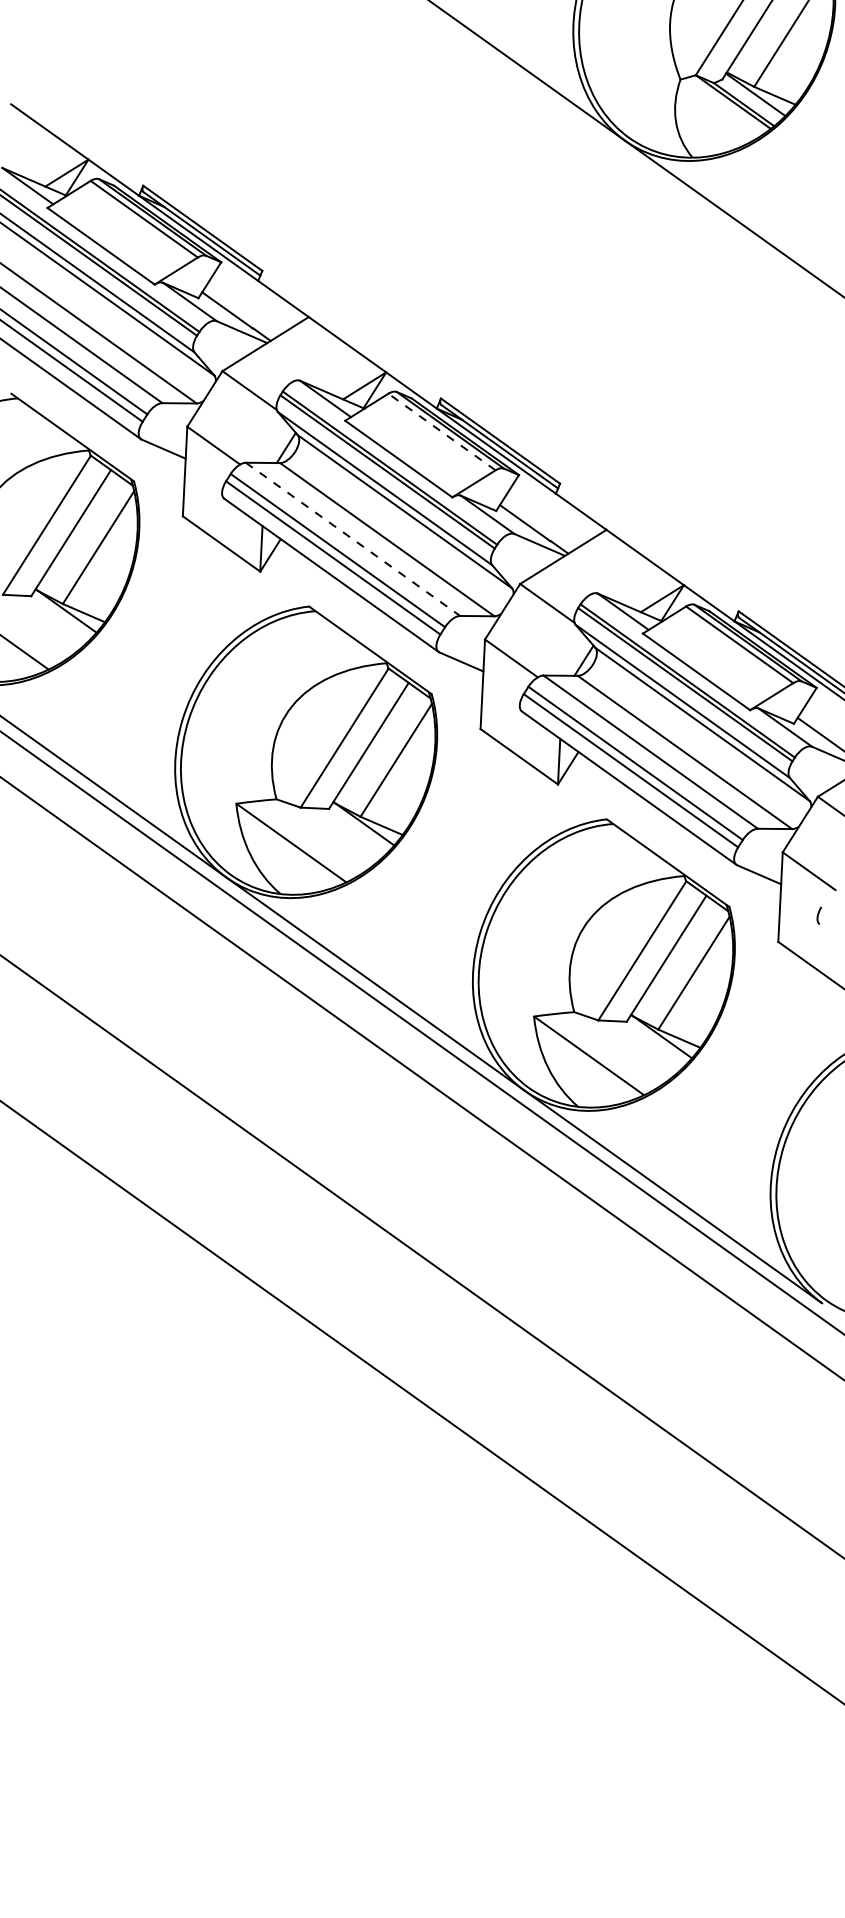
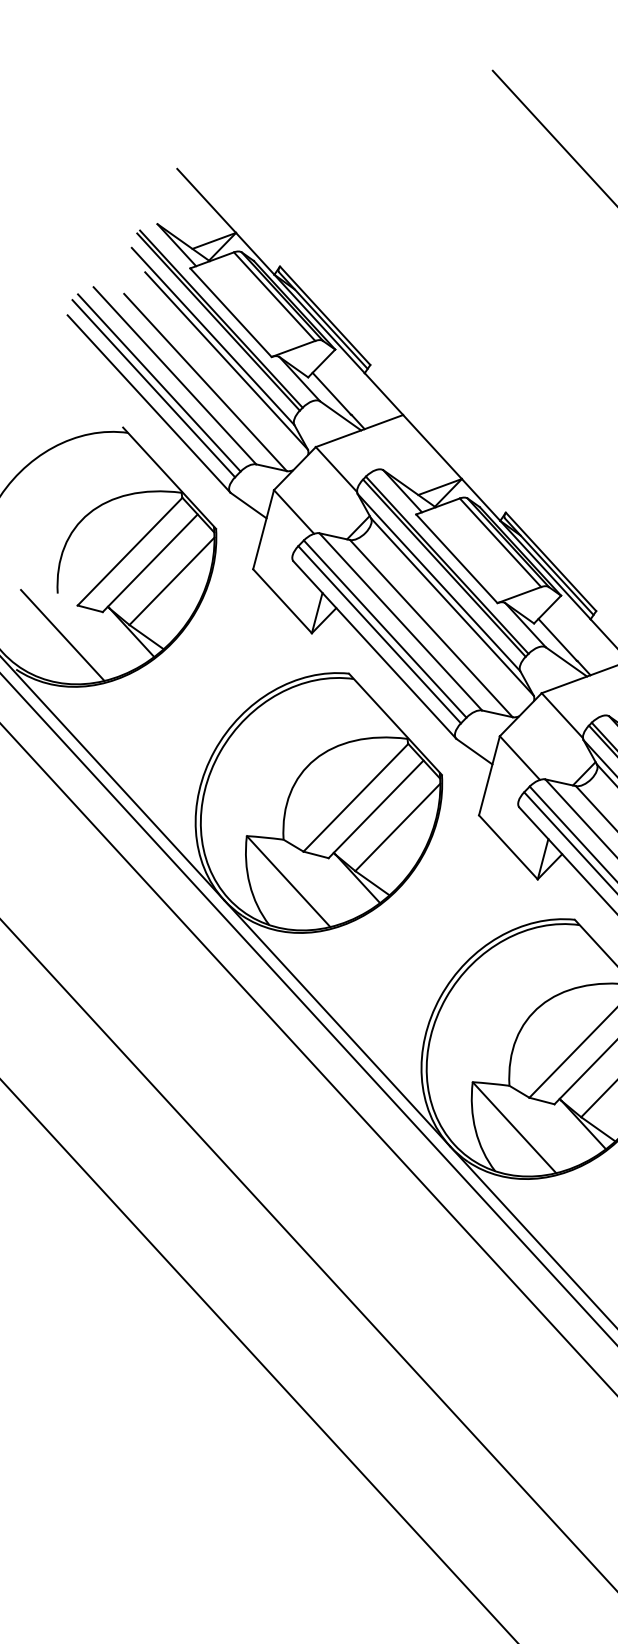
line: (442, 432) -> (500, 543), dashed -> solid
line: (353, 539) -> (401, 622), dashed -> solid

